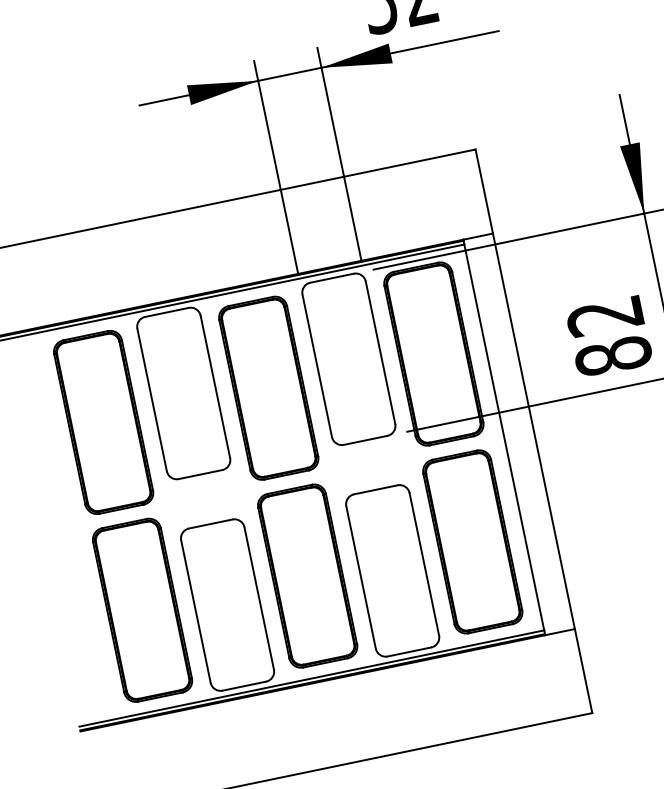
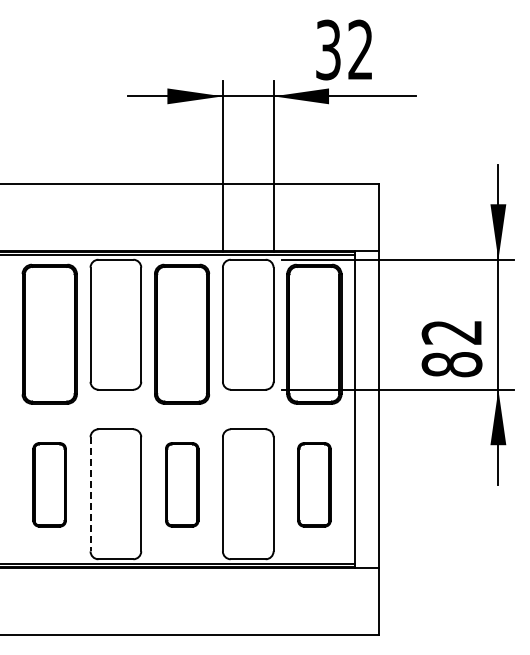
part: (472, 541) -> (314, 484), size x0.6
part: (308, 575) -> (182, 484), size x0.6
part: (142, 610) -> (49, 484), size x0.6
line: (195, 611) -> (90, 494), solid -> dashed

